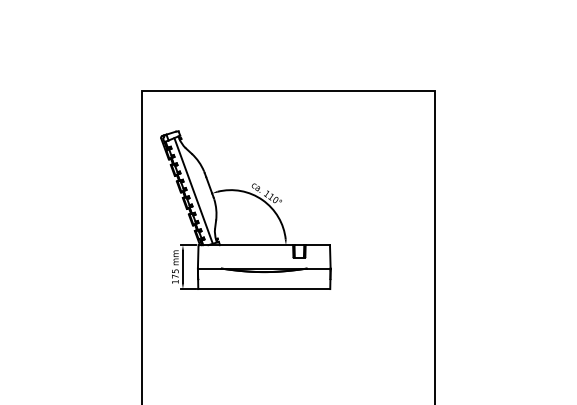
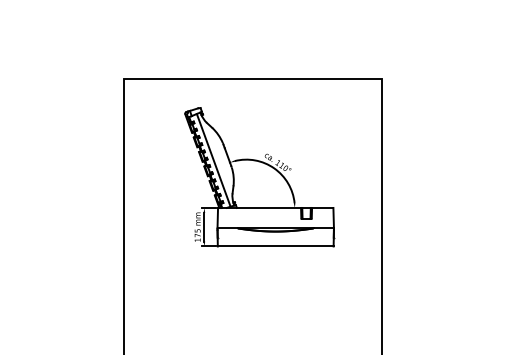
part: (245, 210) -> (259, 177), moved

